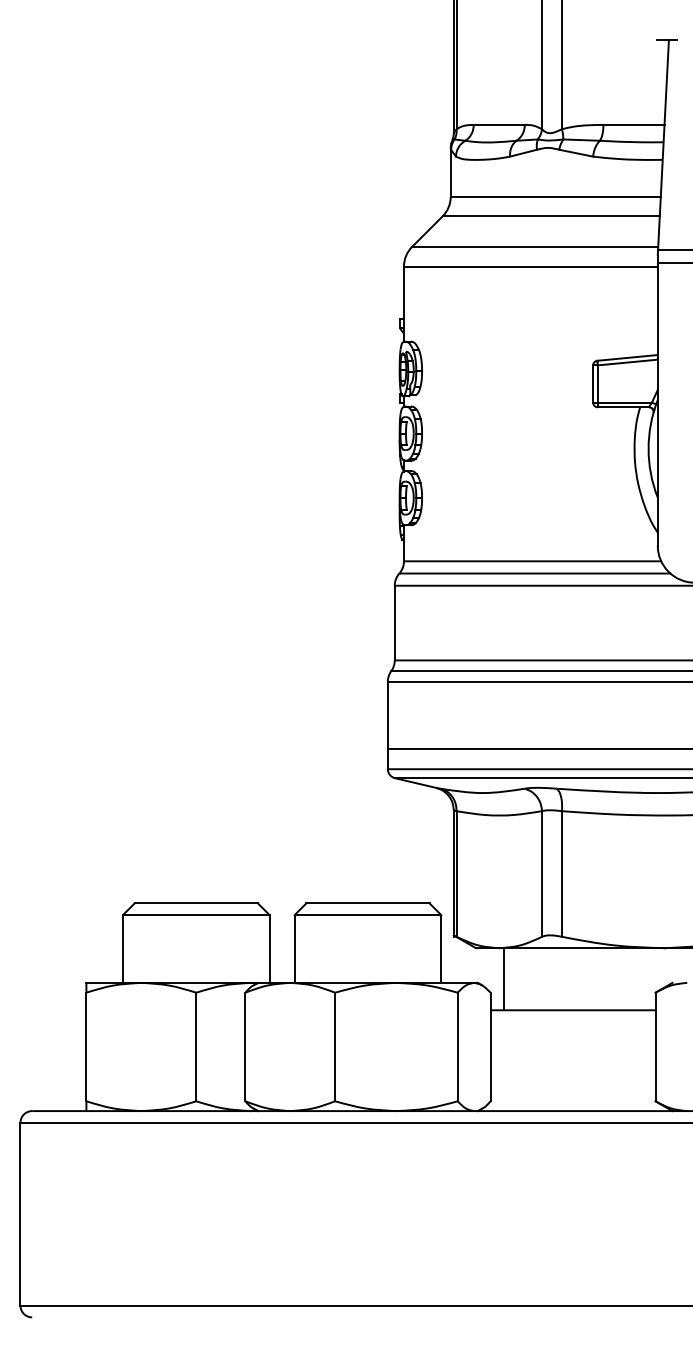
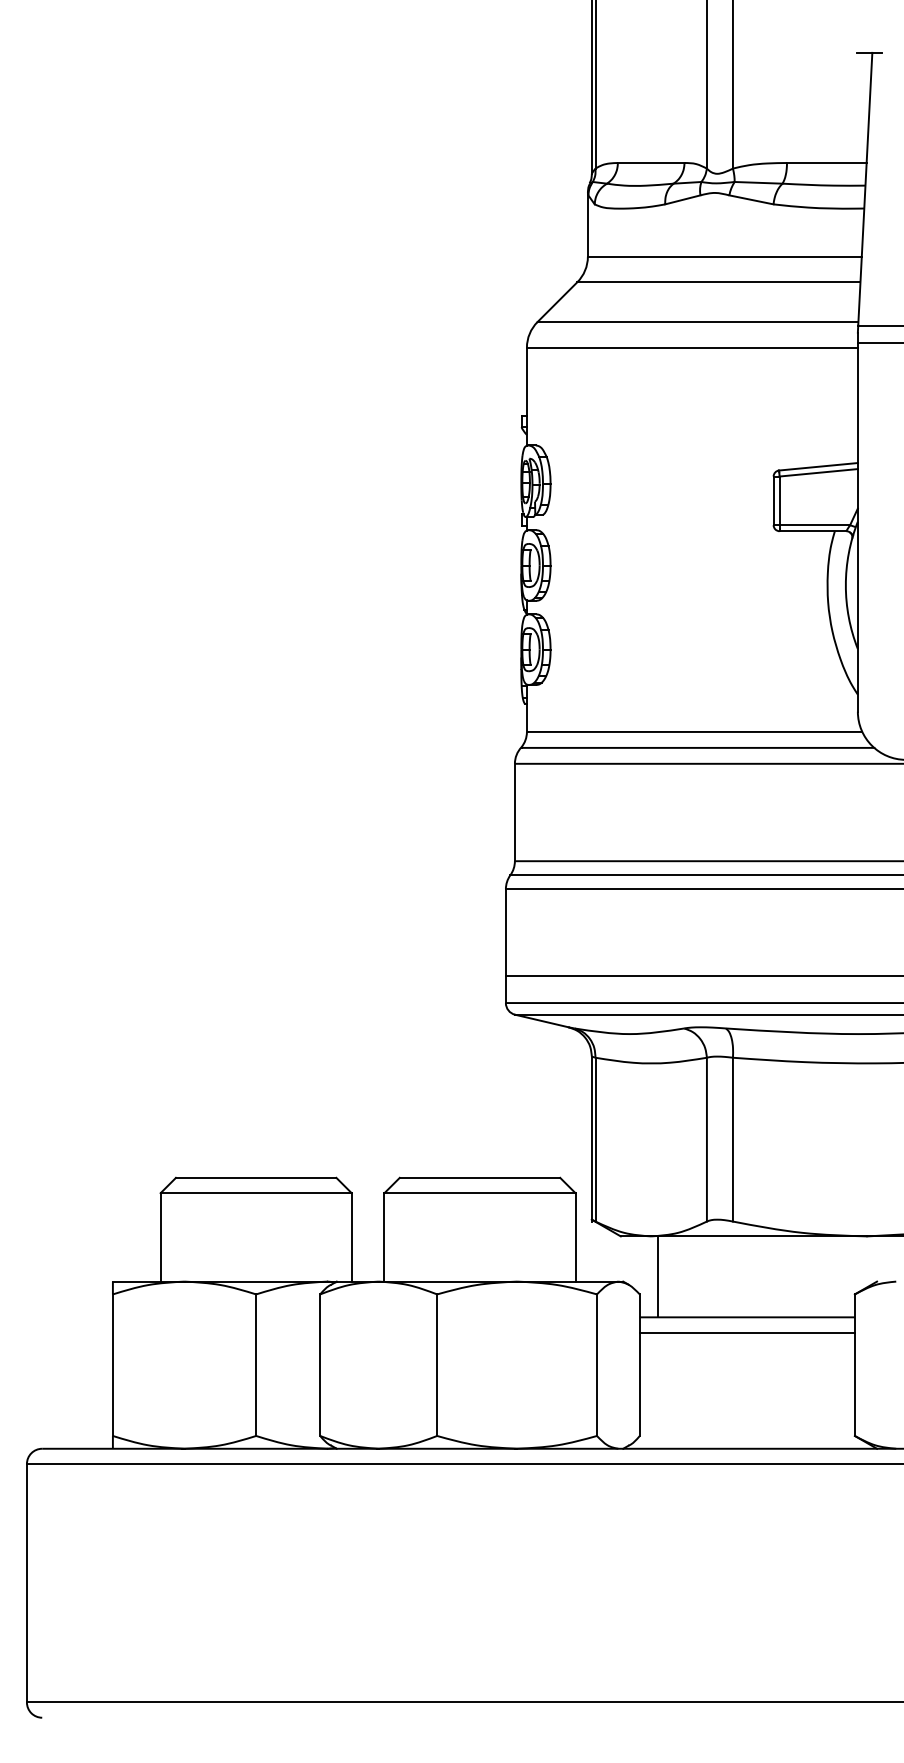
line: (572, 1021) -> (746, 1332), added

